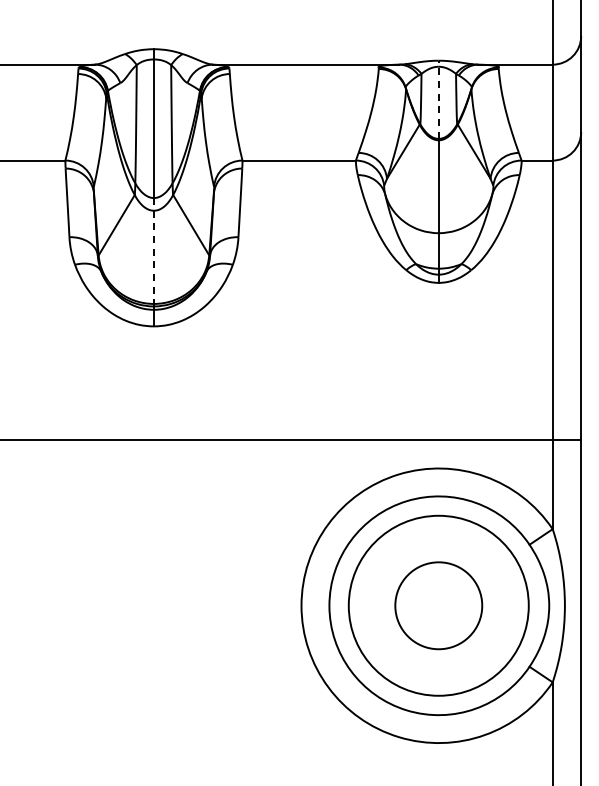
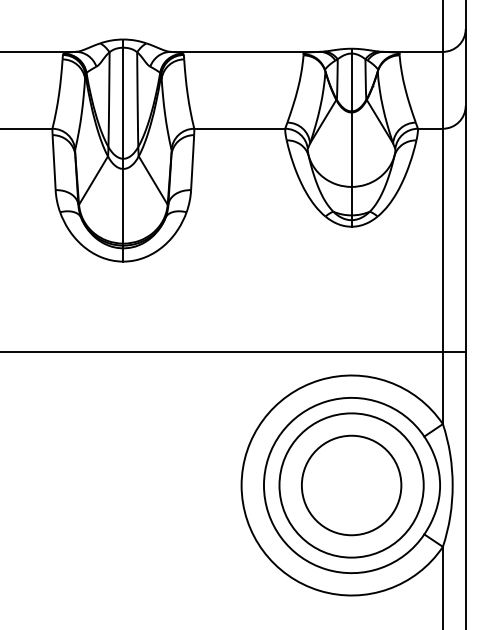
line: (438, 99) -> (351, 79), dashed -> solid
line: (153, 251) -> (123, 201), dashed -> solid
circle: (438, 605) -> (351, 485), size x1.43

